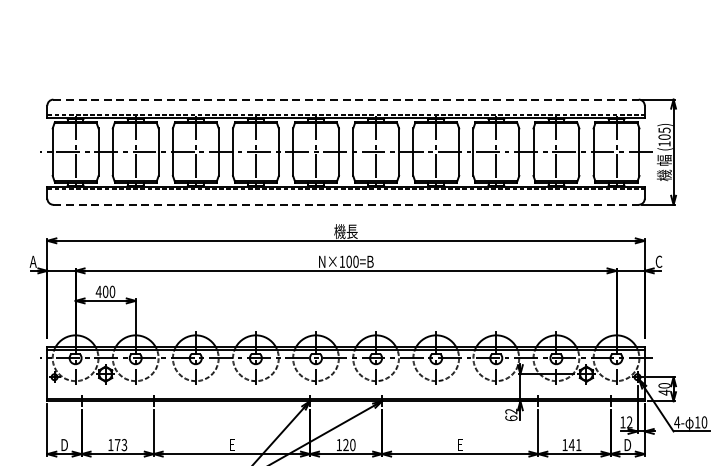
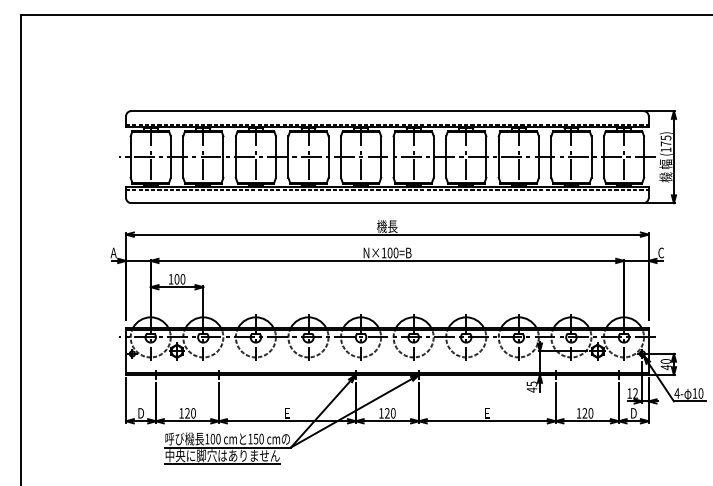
line: (346, 100) -> (387, 111), dashed -> solid
text: (663, 136) -> (665, 143), (105) -> (175)
line: (346, 205) -> (387, 203), dashed -> solid
text: (98, 292) -> (170, 279), 400 -> 100
text: (510, 414) -> (531, 386), 62 -> 45
text: (121, 445) -> (190, 413), 173 -> 120
text: (574, 445) -> (587, 413), 141 -> 120

